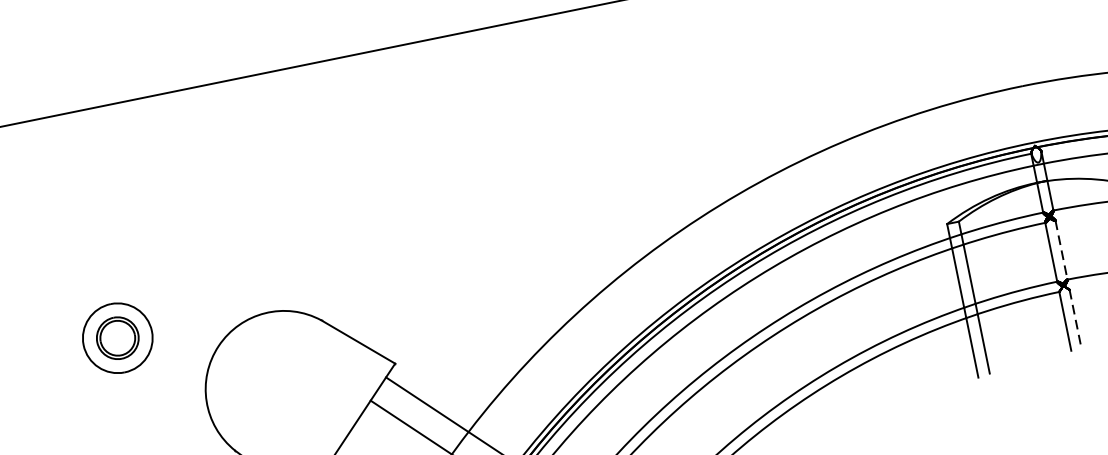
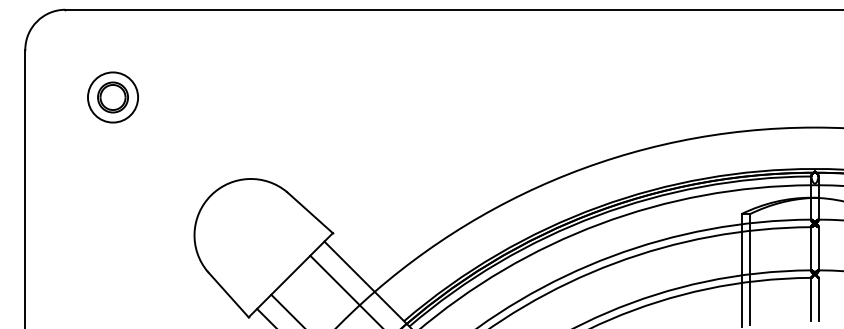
line: (1061, 249) -> (818, 248), dashed -> solid
line: (1075, 319) -> (818, 299), dashed -> solid
part: (117, 338) -> (112, 97), moved

